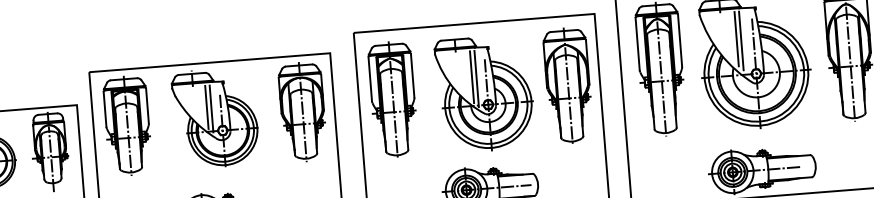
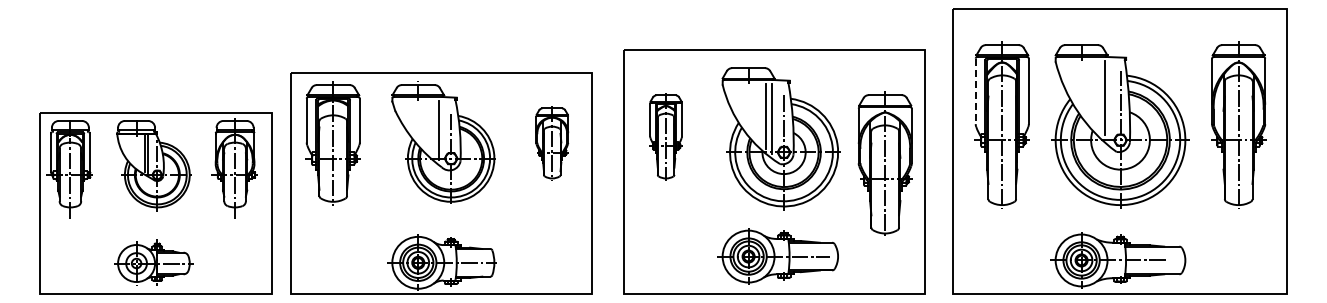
line: (736, 39) -> (1099, 95), removed
line: (637, 44) -> (975, 91), solid -> dashed
part: (567, 85) -> (884, 163), moved
part: (392, 99) -> (665, 136), size x0.6
line: (206, 107) -> (433, 128), removed
part: (302, 112) -> (551, 143), size x0.6

